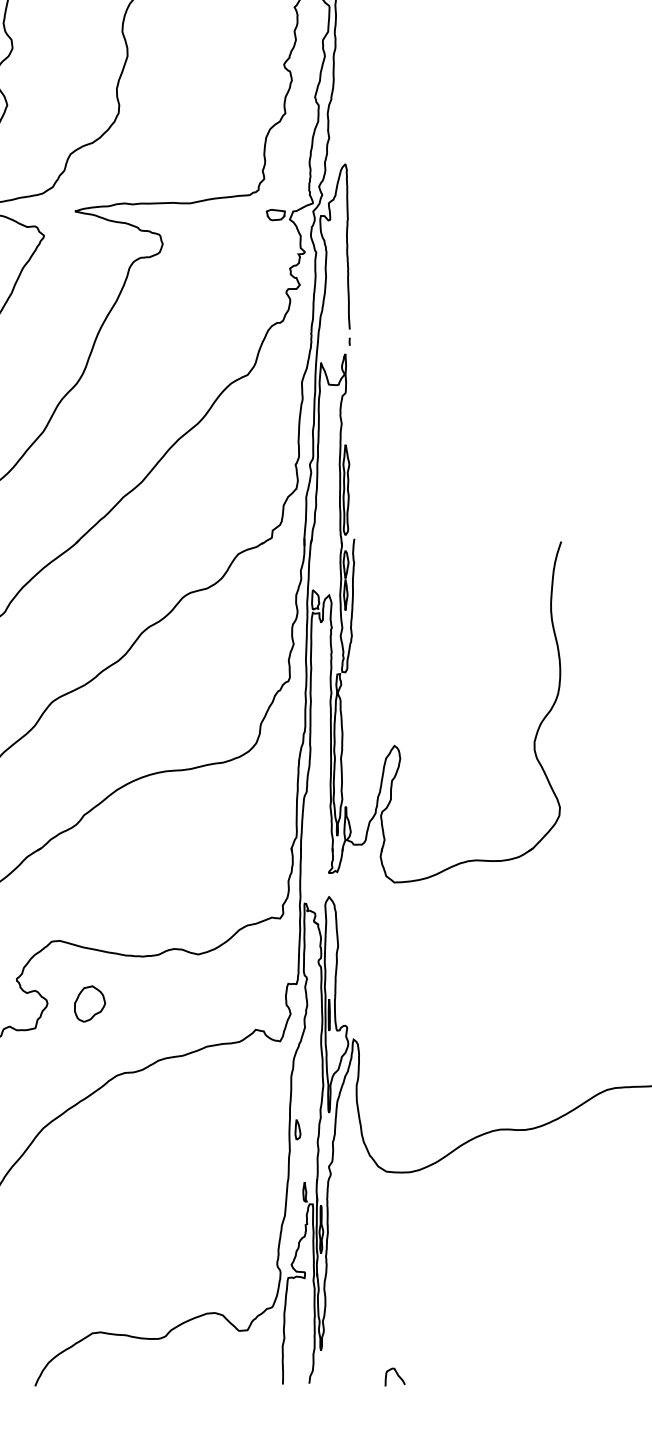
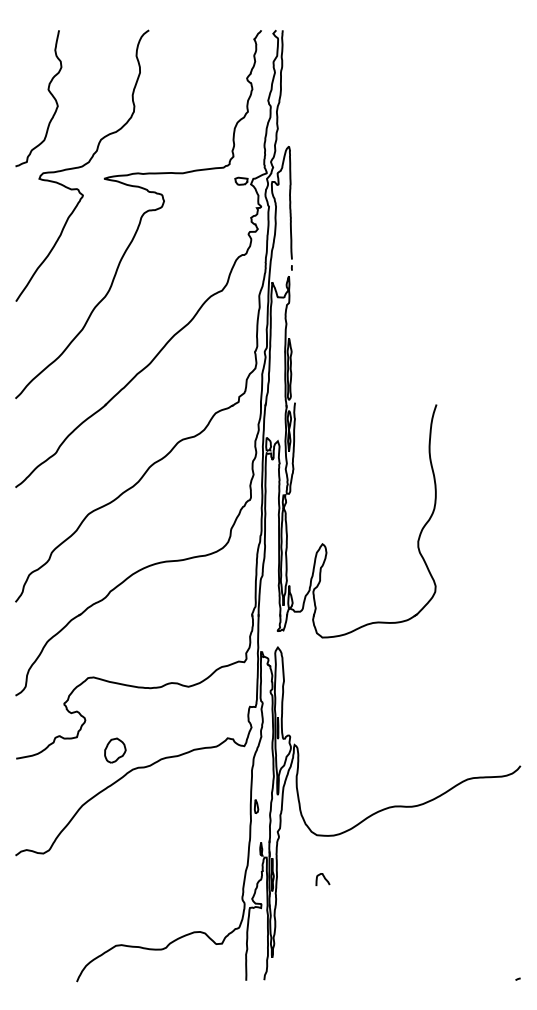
part: (90, 1003) -> (115, 750), moved
curve: (397, 1376) -> (324, 879), moved

